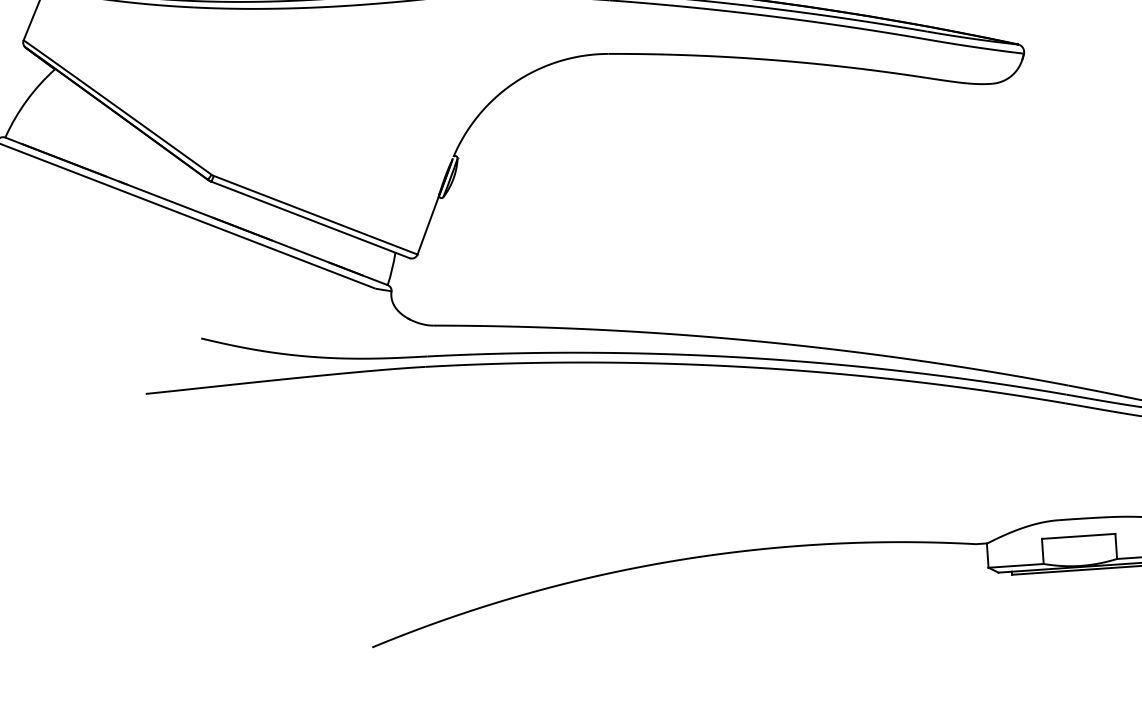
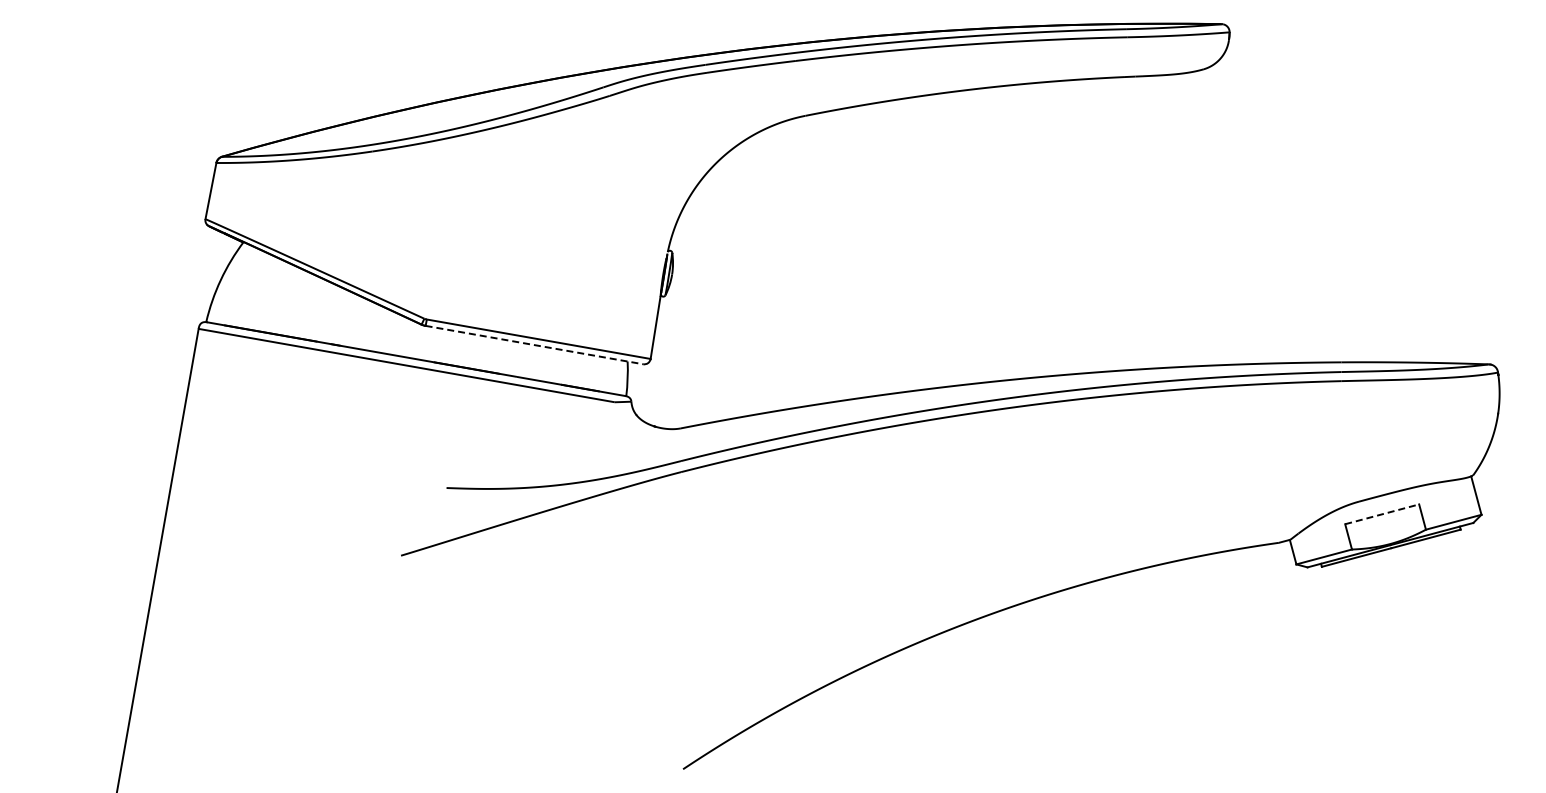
line: (310, 220) -> (534, 345), solid -> dashed
line: (1078, 536) -> (1382, 514), solid -> dashed

